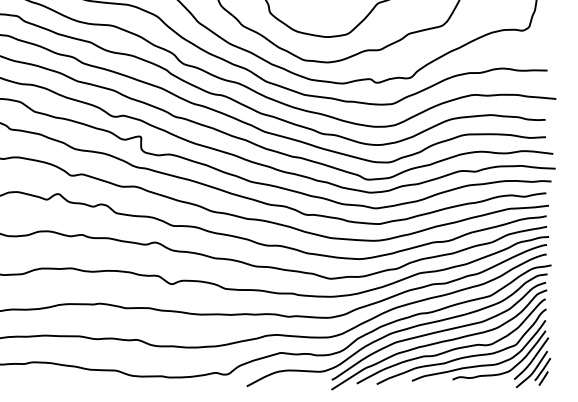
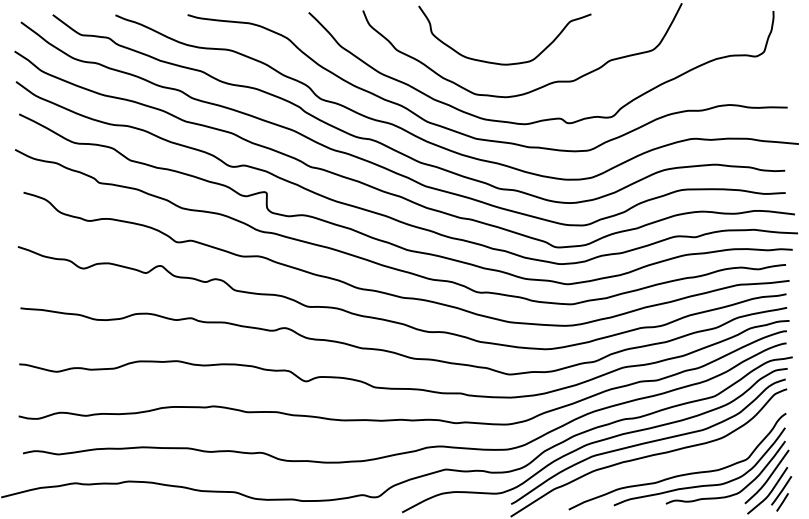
curve: (454, 348) -> (668, 463), removed

